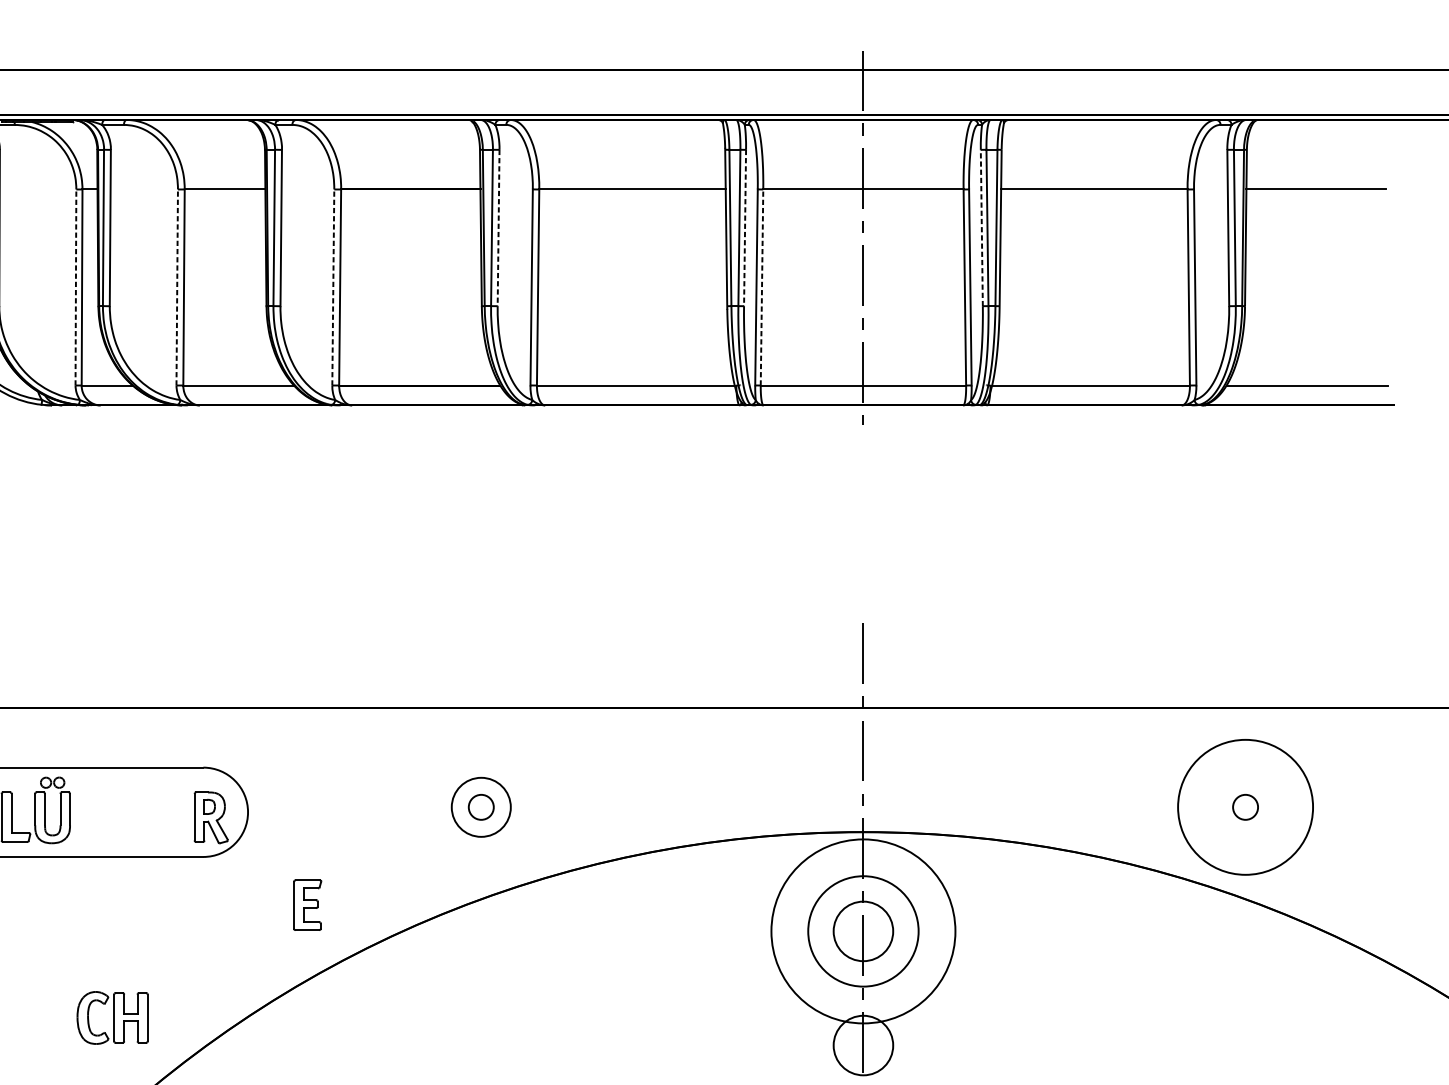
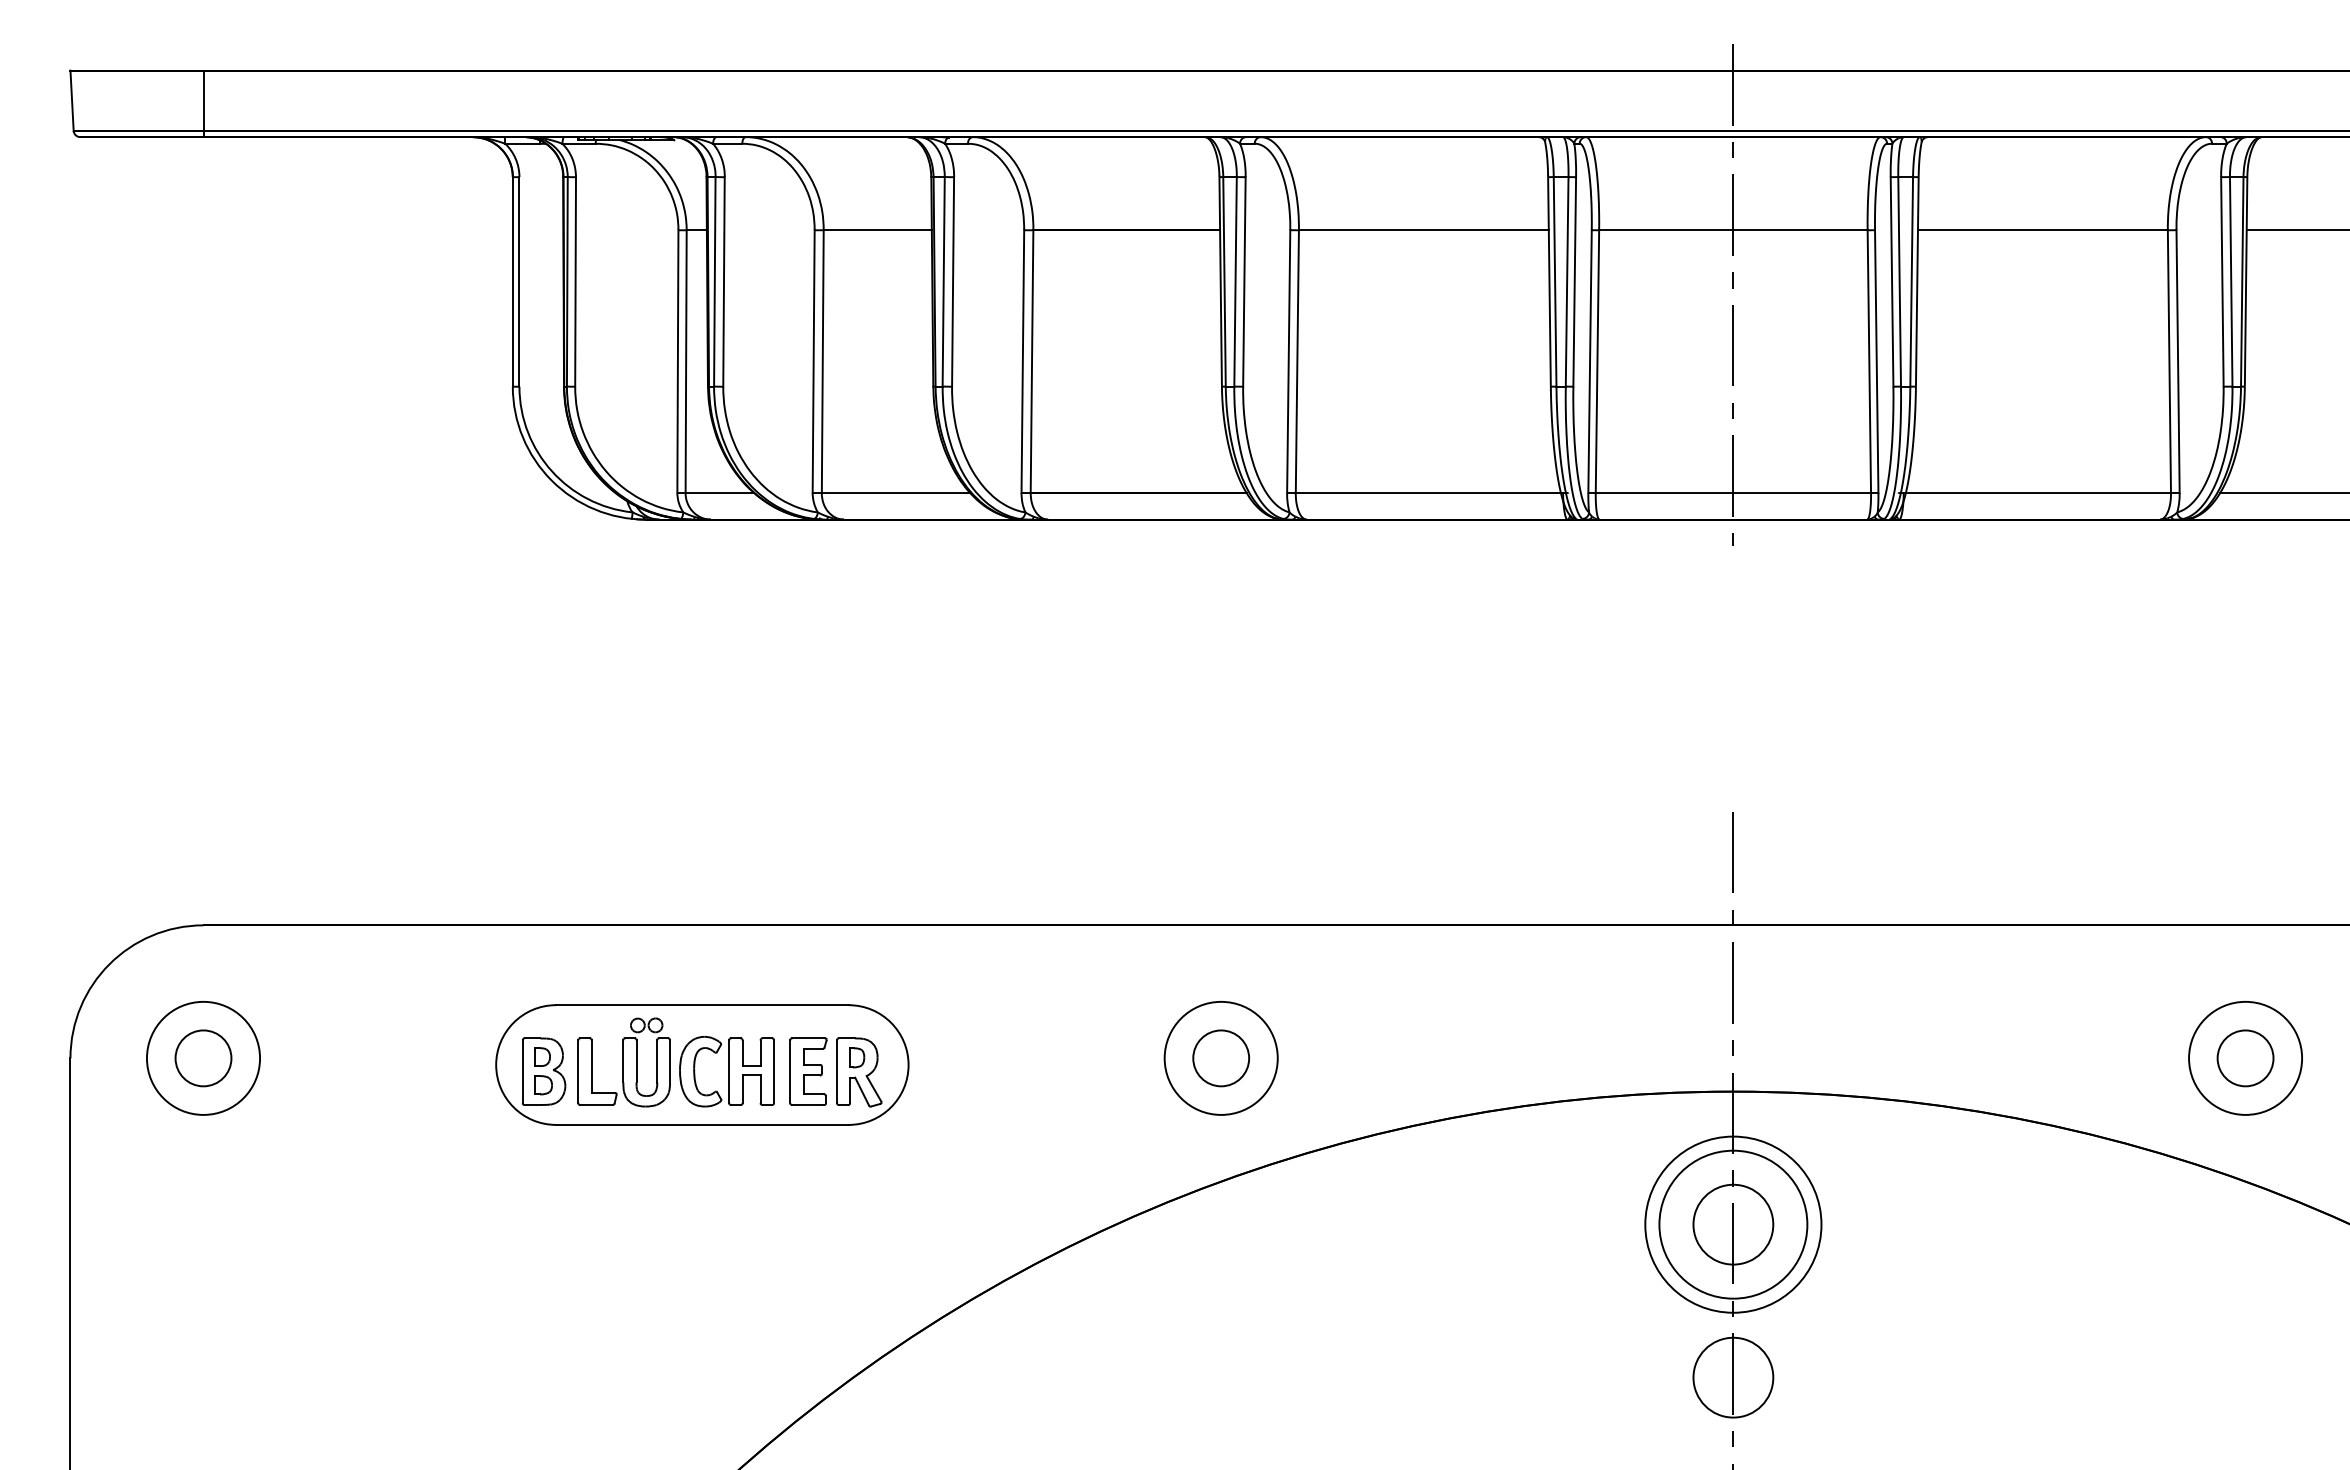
line: (498, 227) -> (1244, 281), dashed -> solid
line: (744, 227) -> (1574, 281), dashed -> solid
line: (982, 227) -> (1892, 281), dashed -> solid
line: (75, 287) -> (677, 361), dashed -> solid
line: (177, 287) -> (813, 361), dashed -> solid
line: (333, 287) -> (1022, 361), dashed -> solid
line: (762, 287) -> (1597, 361), dashed -> solid
circle: (480, 806) -> (1220, 1057), size x1.43
circle: (1245, 806) -> (2245, 1057), size x0.62
circle: (481, 807) -> (1221, 1058), size x1.67
circle: (1245, 807) -> (2245, 1058), size x1.67
part: (307, 905) -> (808, 1071), moved
circle: (863, 931) -> (1733, 1224), size x0.71
part: (112, 1017) -> (726, 1071), moved

